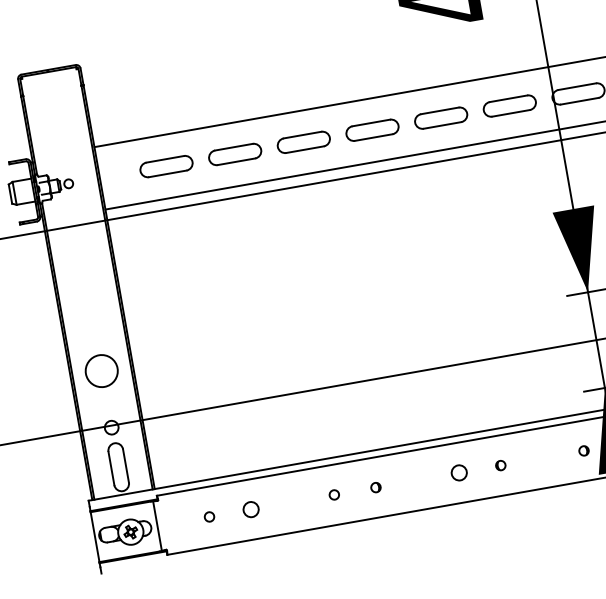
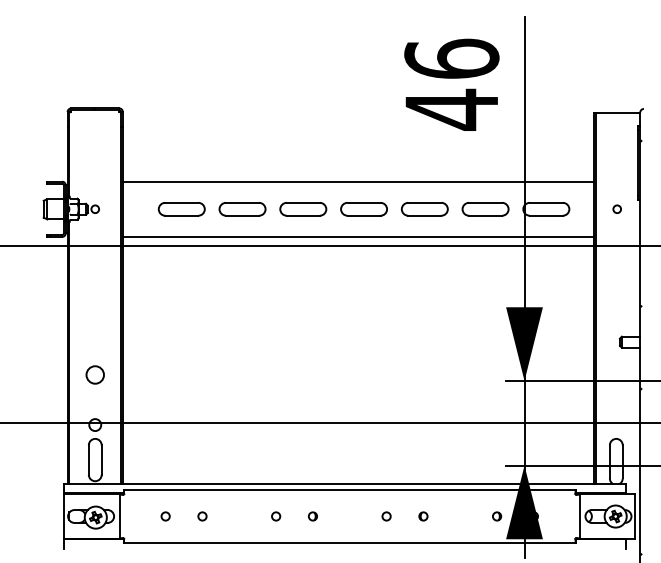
circle: (101, 370) -> (95, 374), size x0.62
circle: (459, 472) -> (386, 516), size x0.62
circle: (251, 509) -> (202, 516), size x0.62

